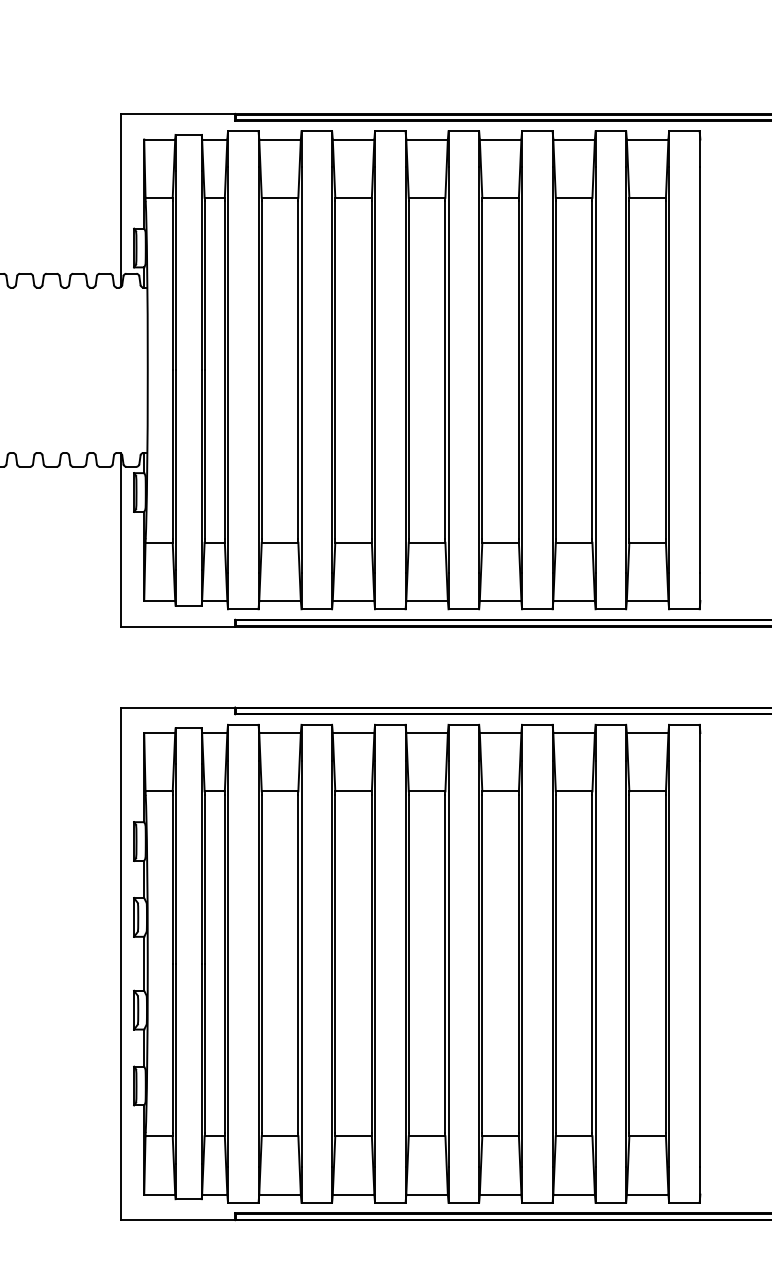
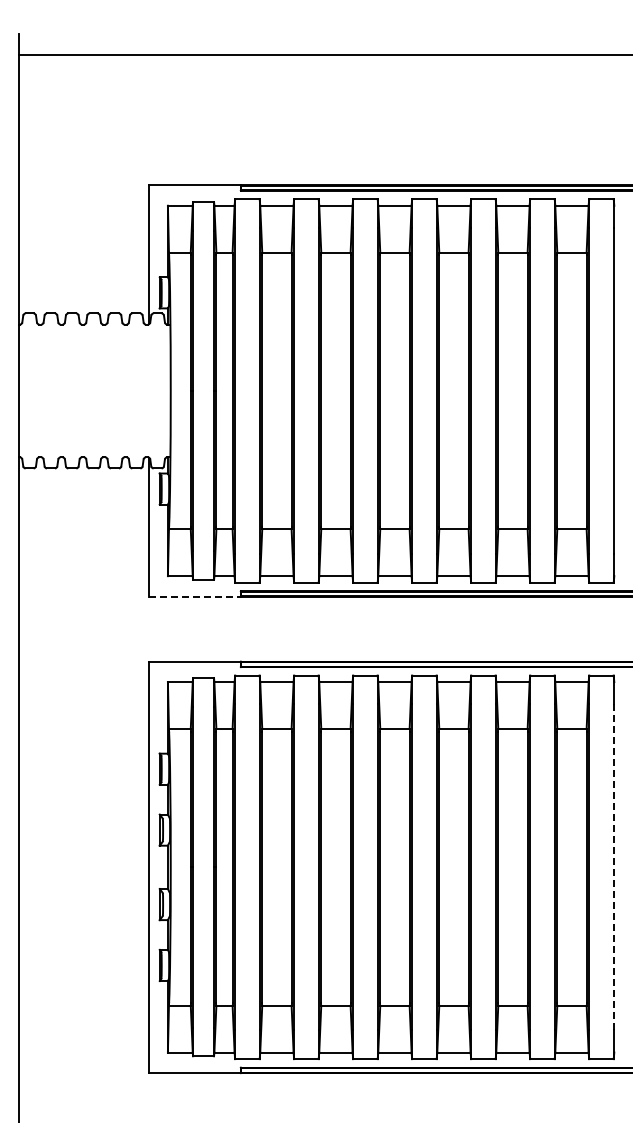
line: (178, 626) -> (195, 596), solid -> dashed
line: (699, 963) -> (613, 867), solid -> dashed

